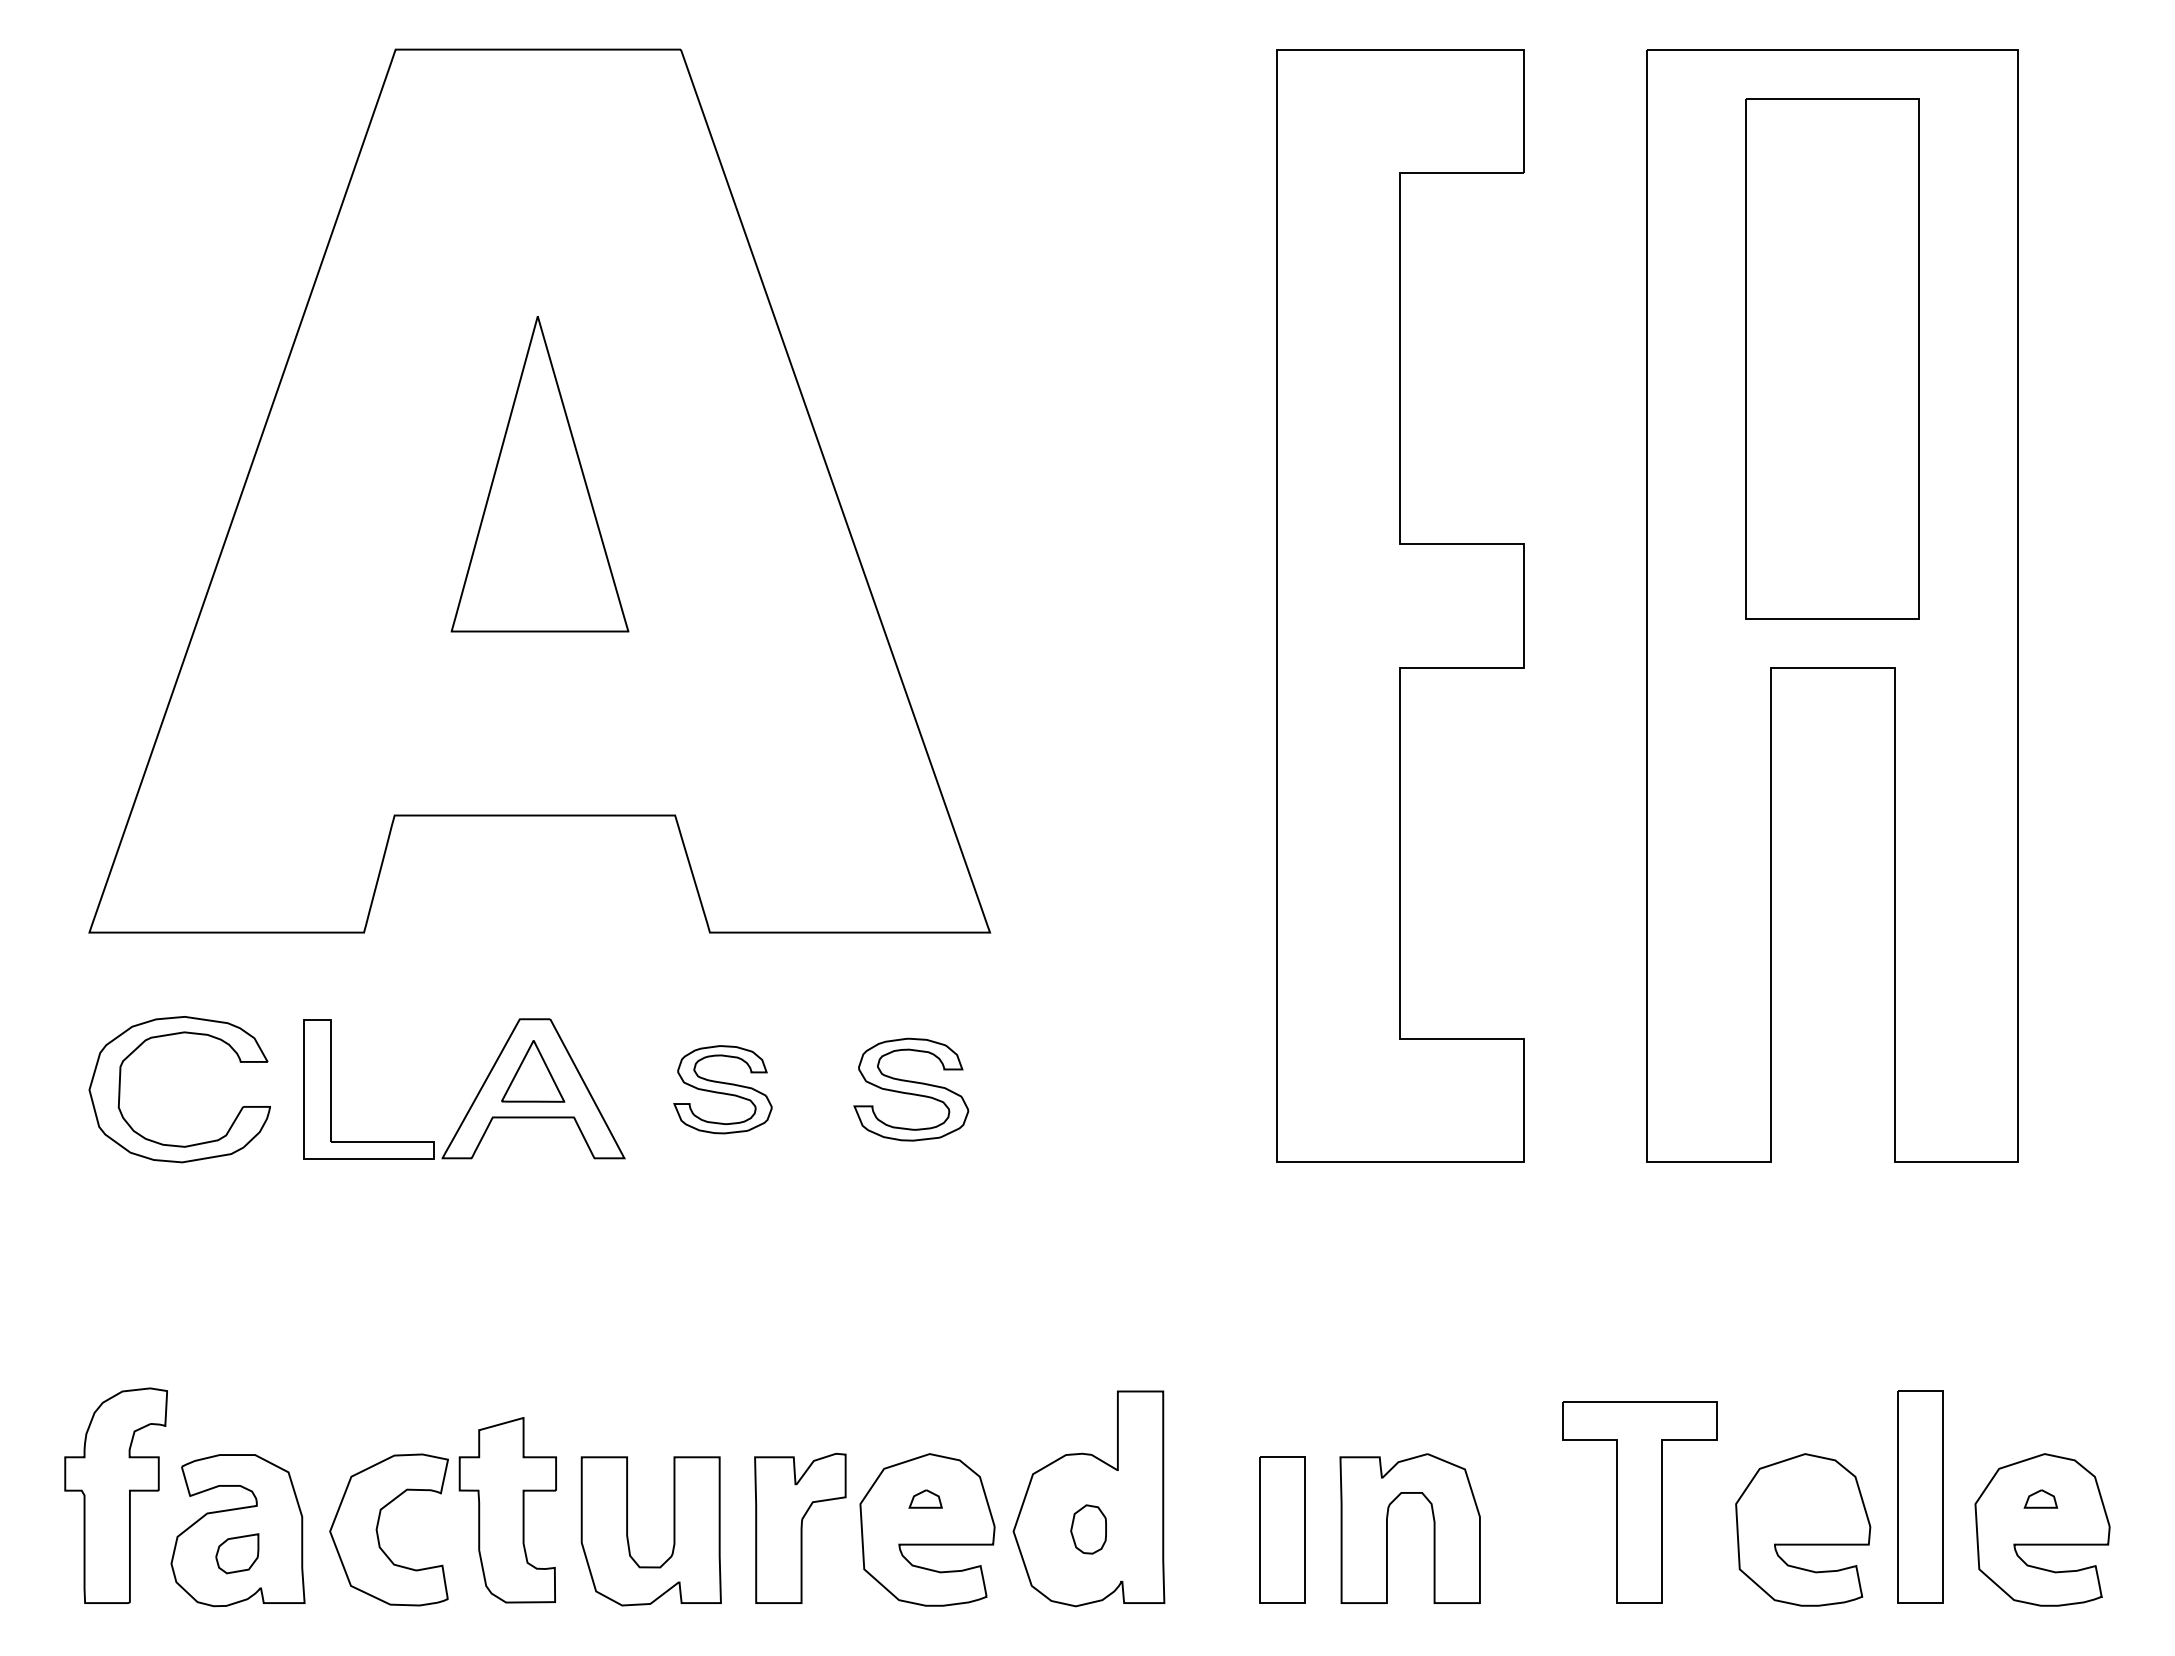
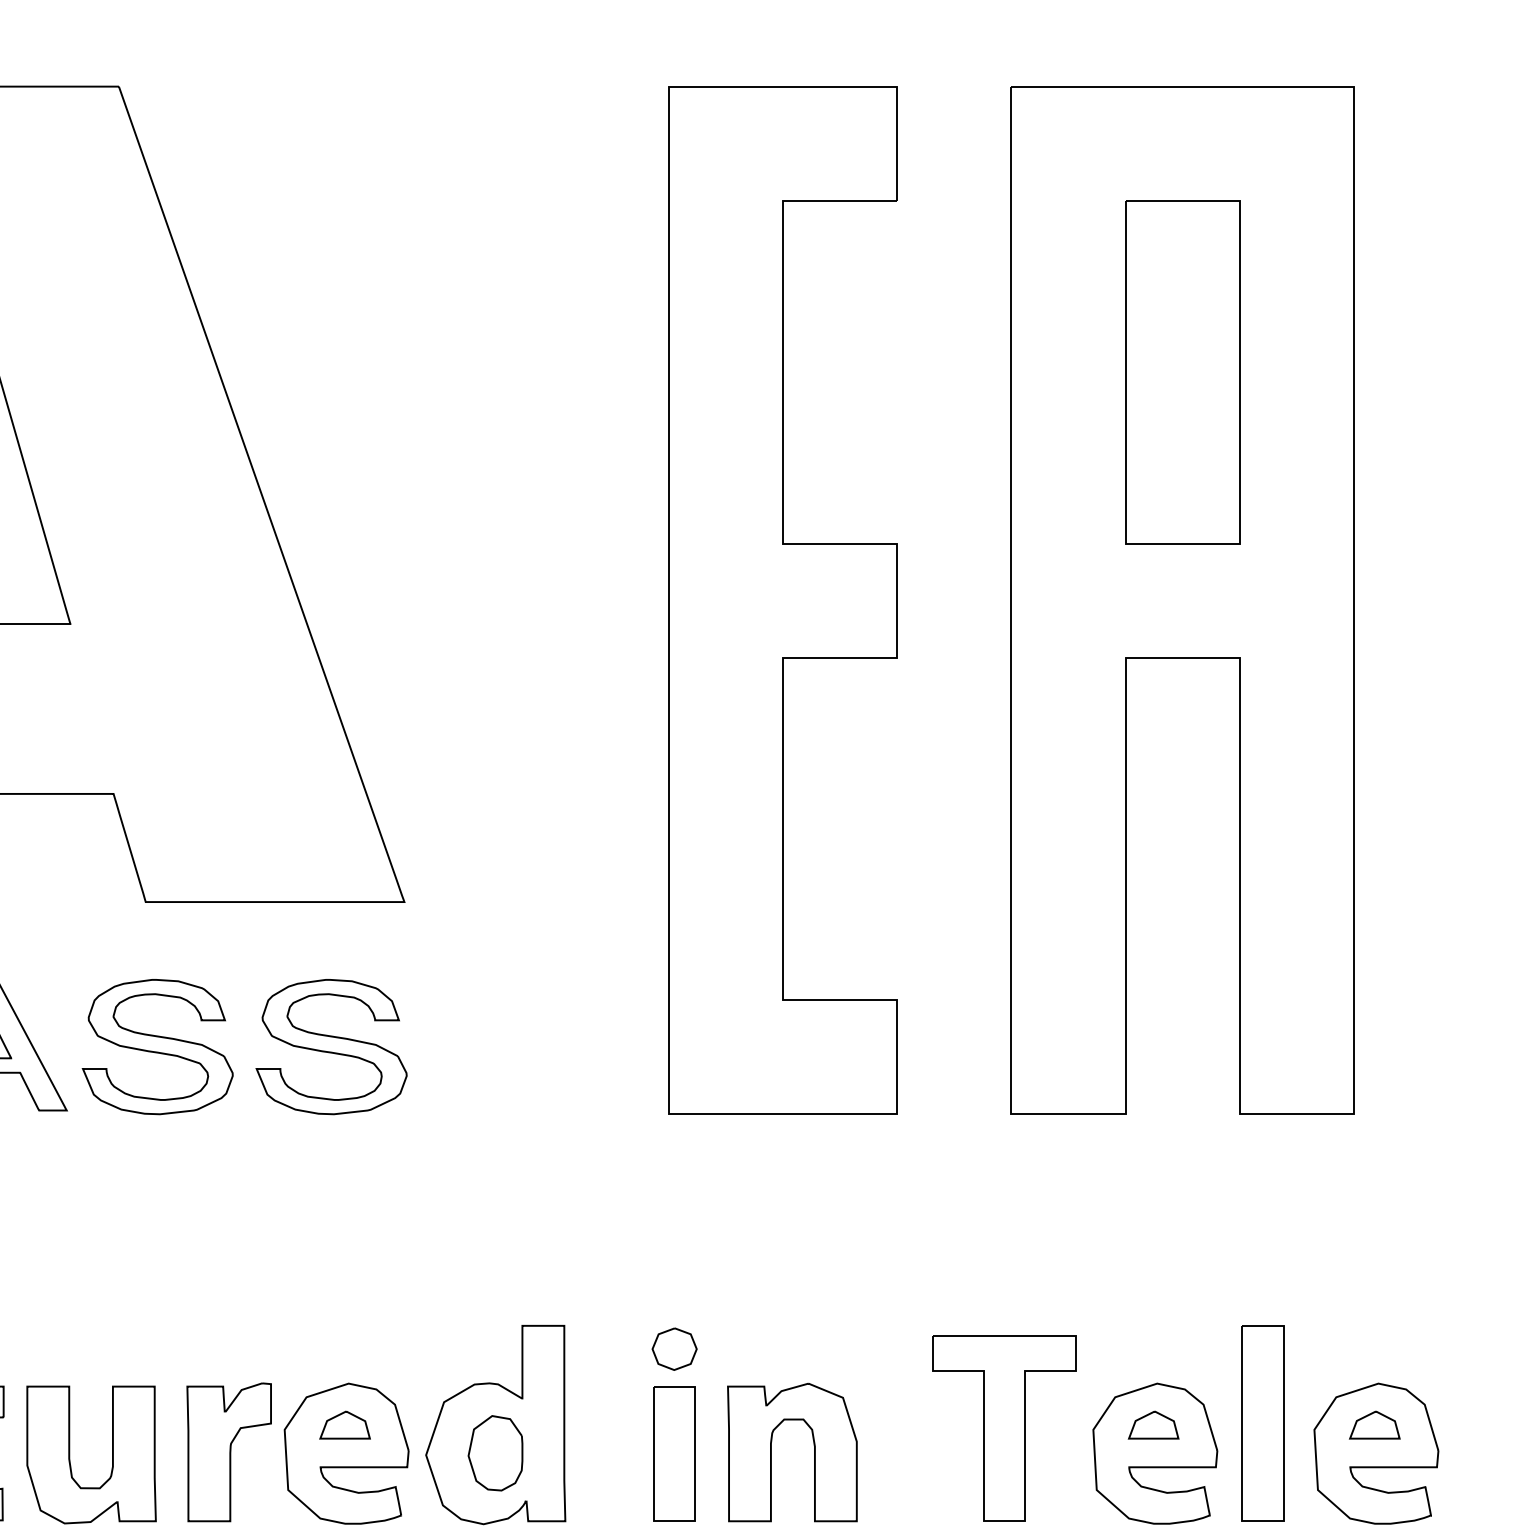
part: (1832, 358) -> (1182, 371), size x0.71
part: (722, 1089) -> (157, 1046), size x1.67
part: (911, 1089) -> (331, 1046), size x1.43
part: (1282, 1416) -> (674, 1348), added
part: (925, 1498) -> (344, 1424), size x1.67
part: (1801, 1498) -> (1153, 1424), added
part: (2040, 1498) -> (1374, 1424), size x1.67
part: (1088, 1529) -> (495, 1453), size x1.67

